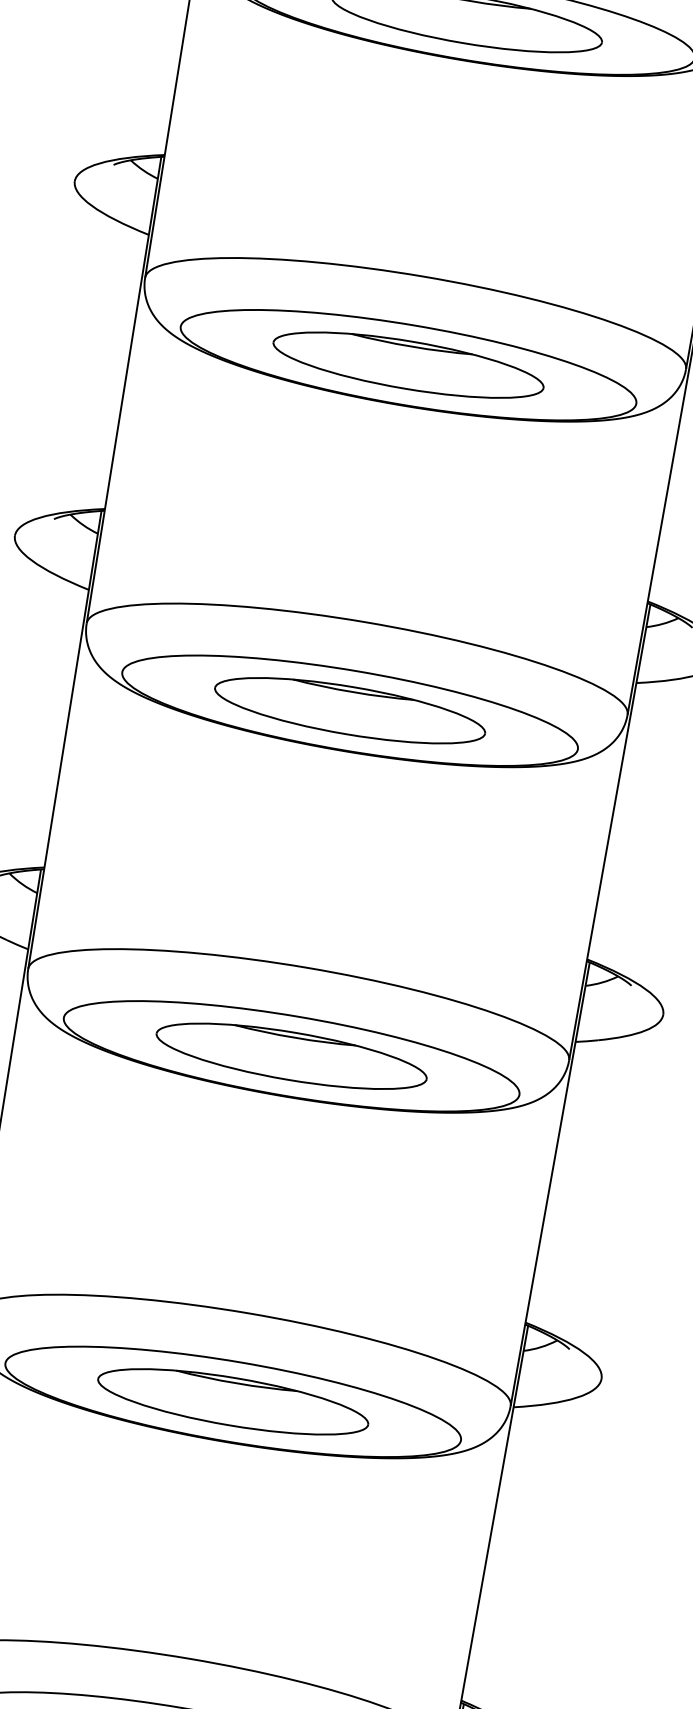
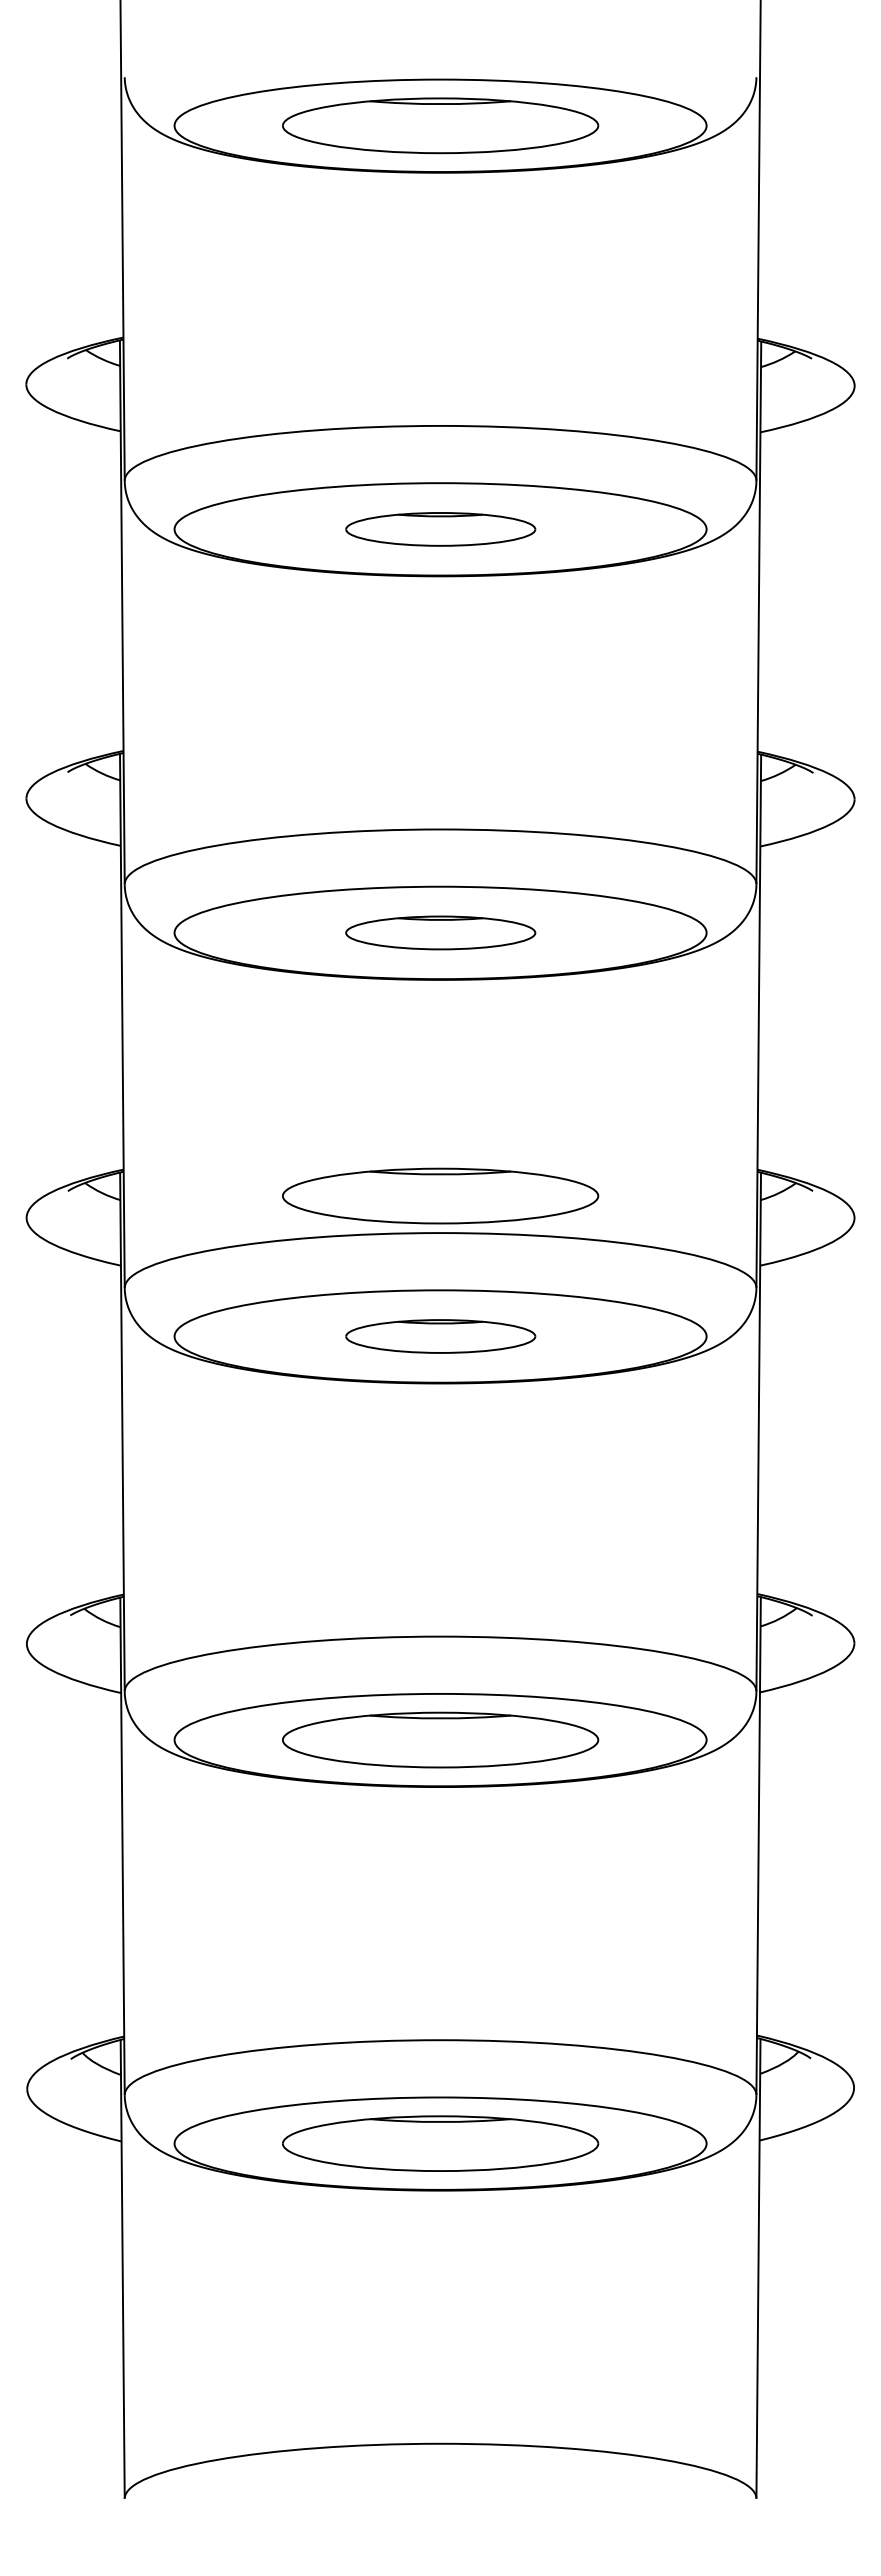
part: (408, 365) -> (440, 529), size x0.6
part: (350, 710) -> (440, 932), size x0.6
part: (312, 935) -> (440, 1195), added
part: (291, 1056) -> (440, 1336), size x0.6

